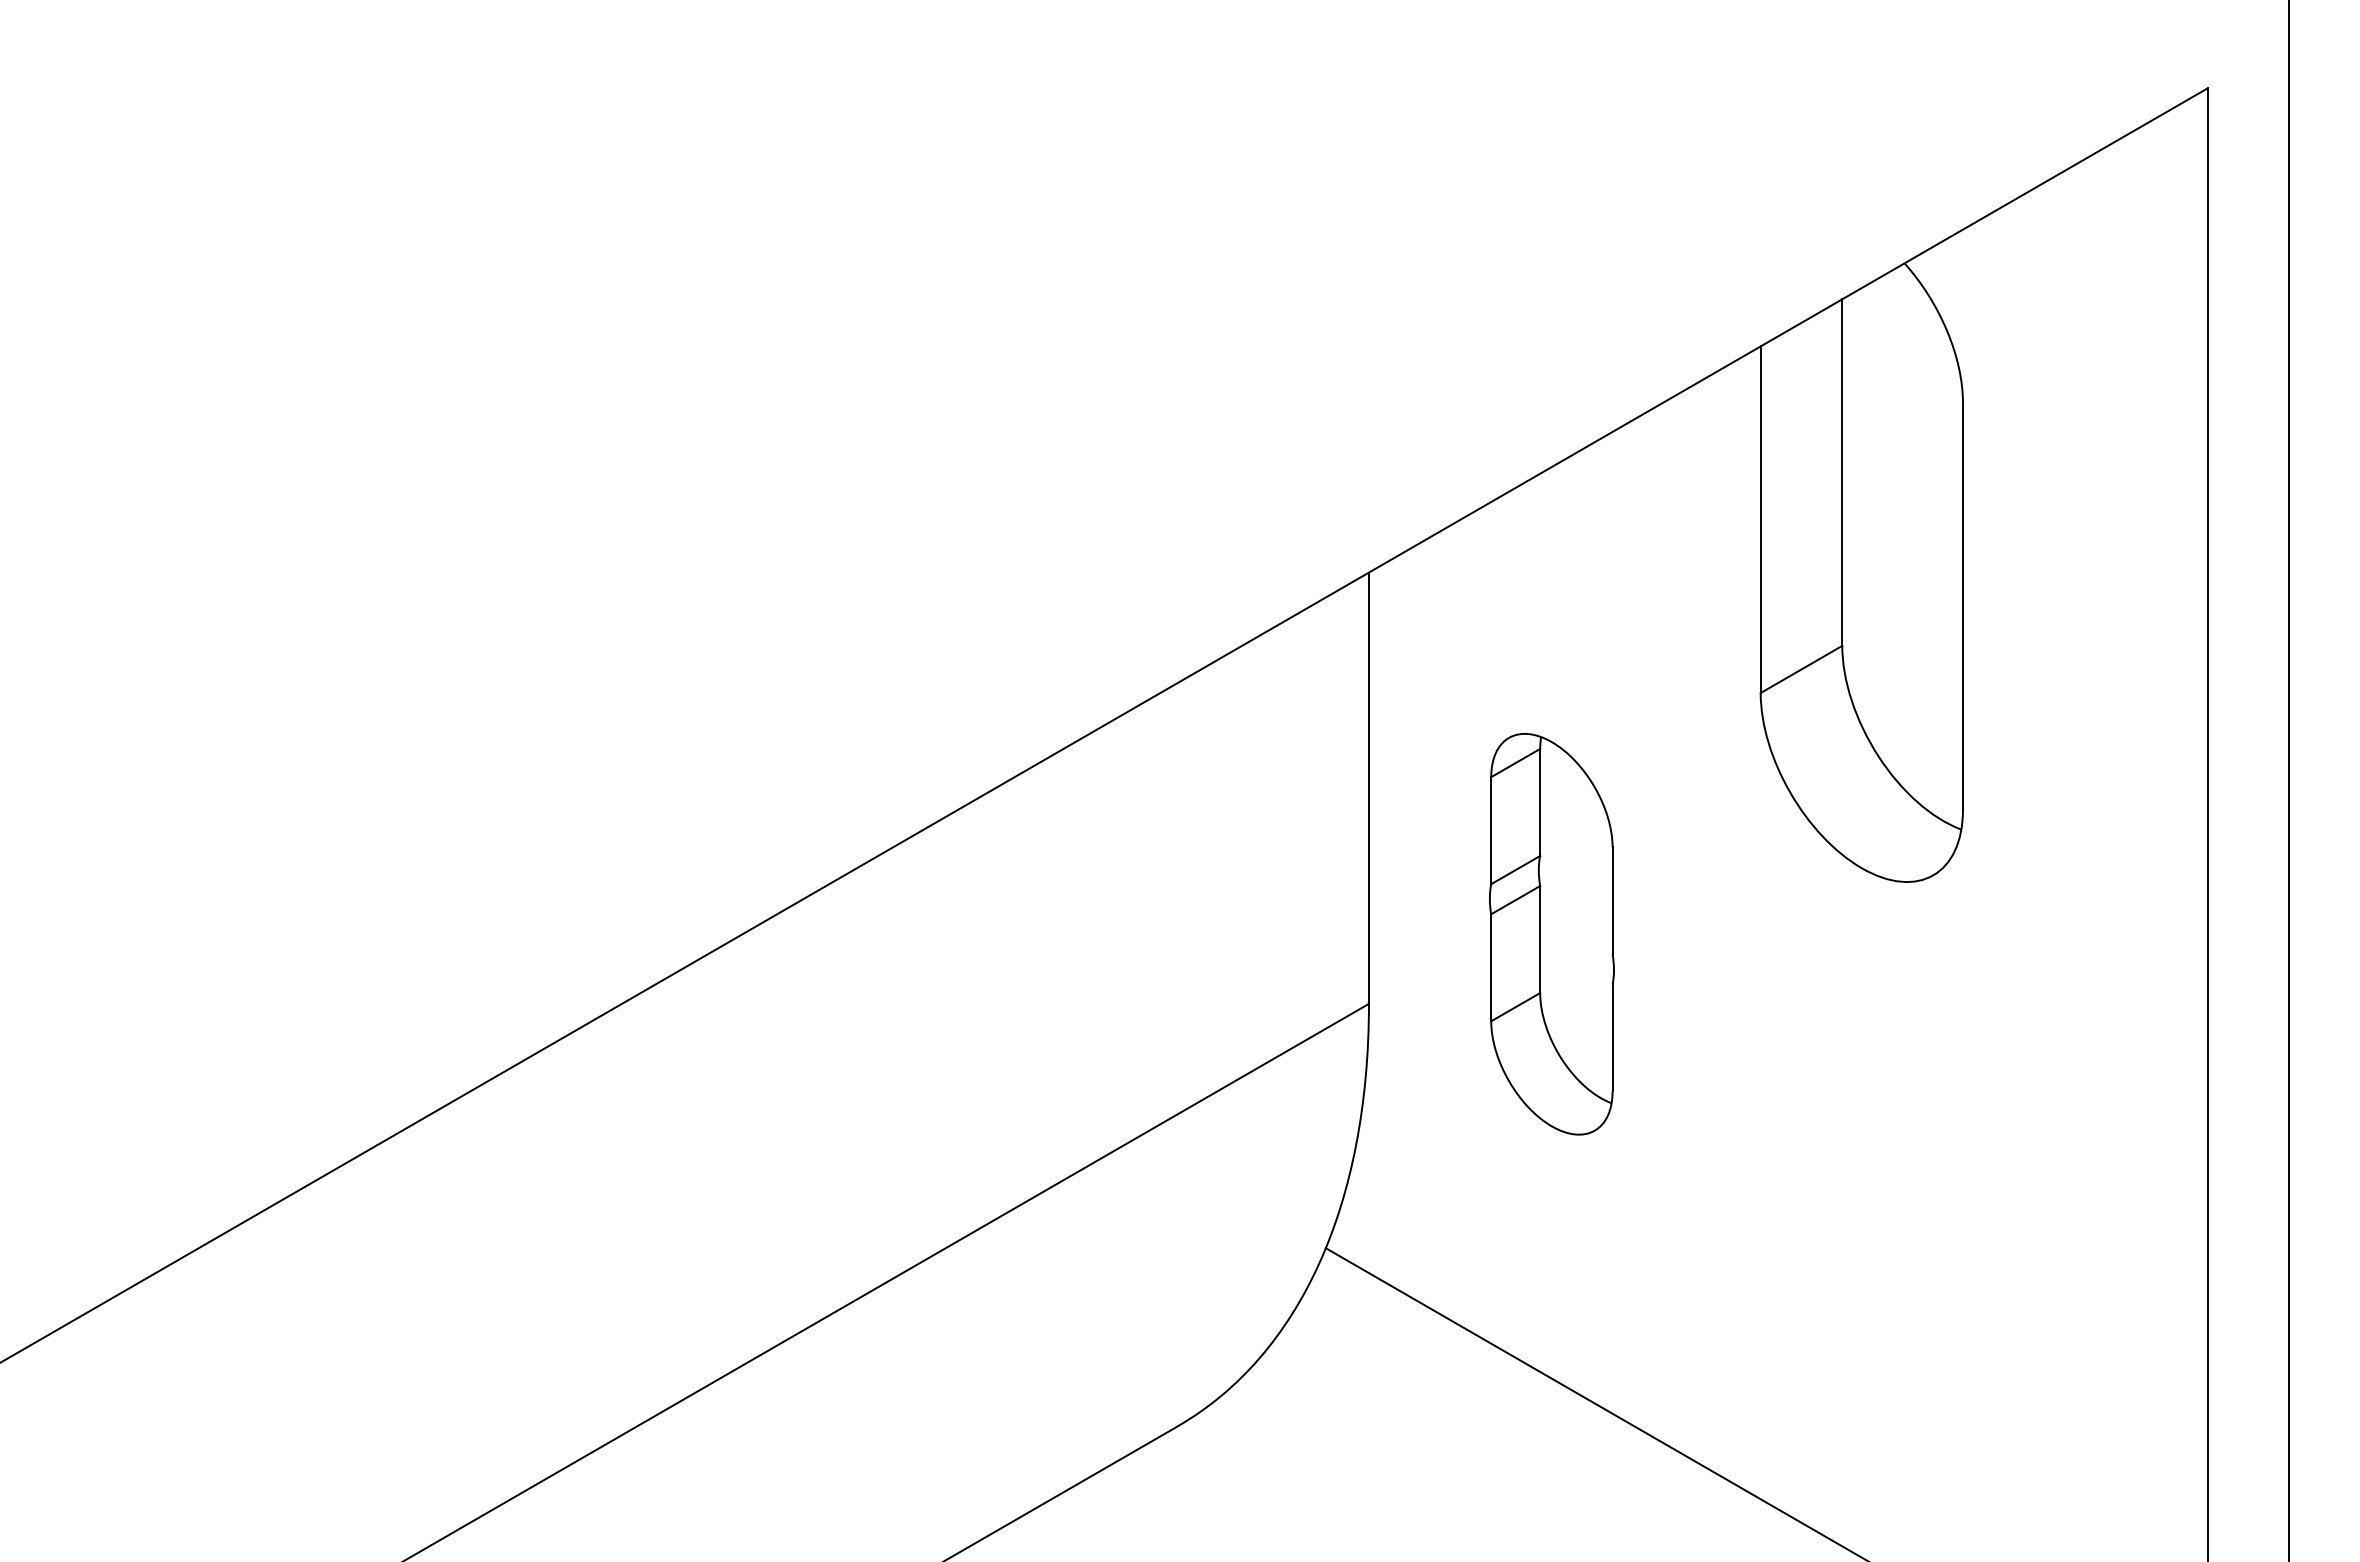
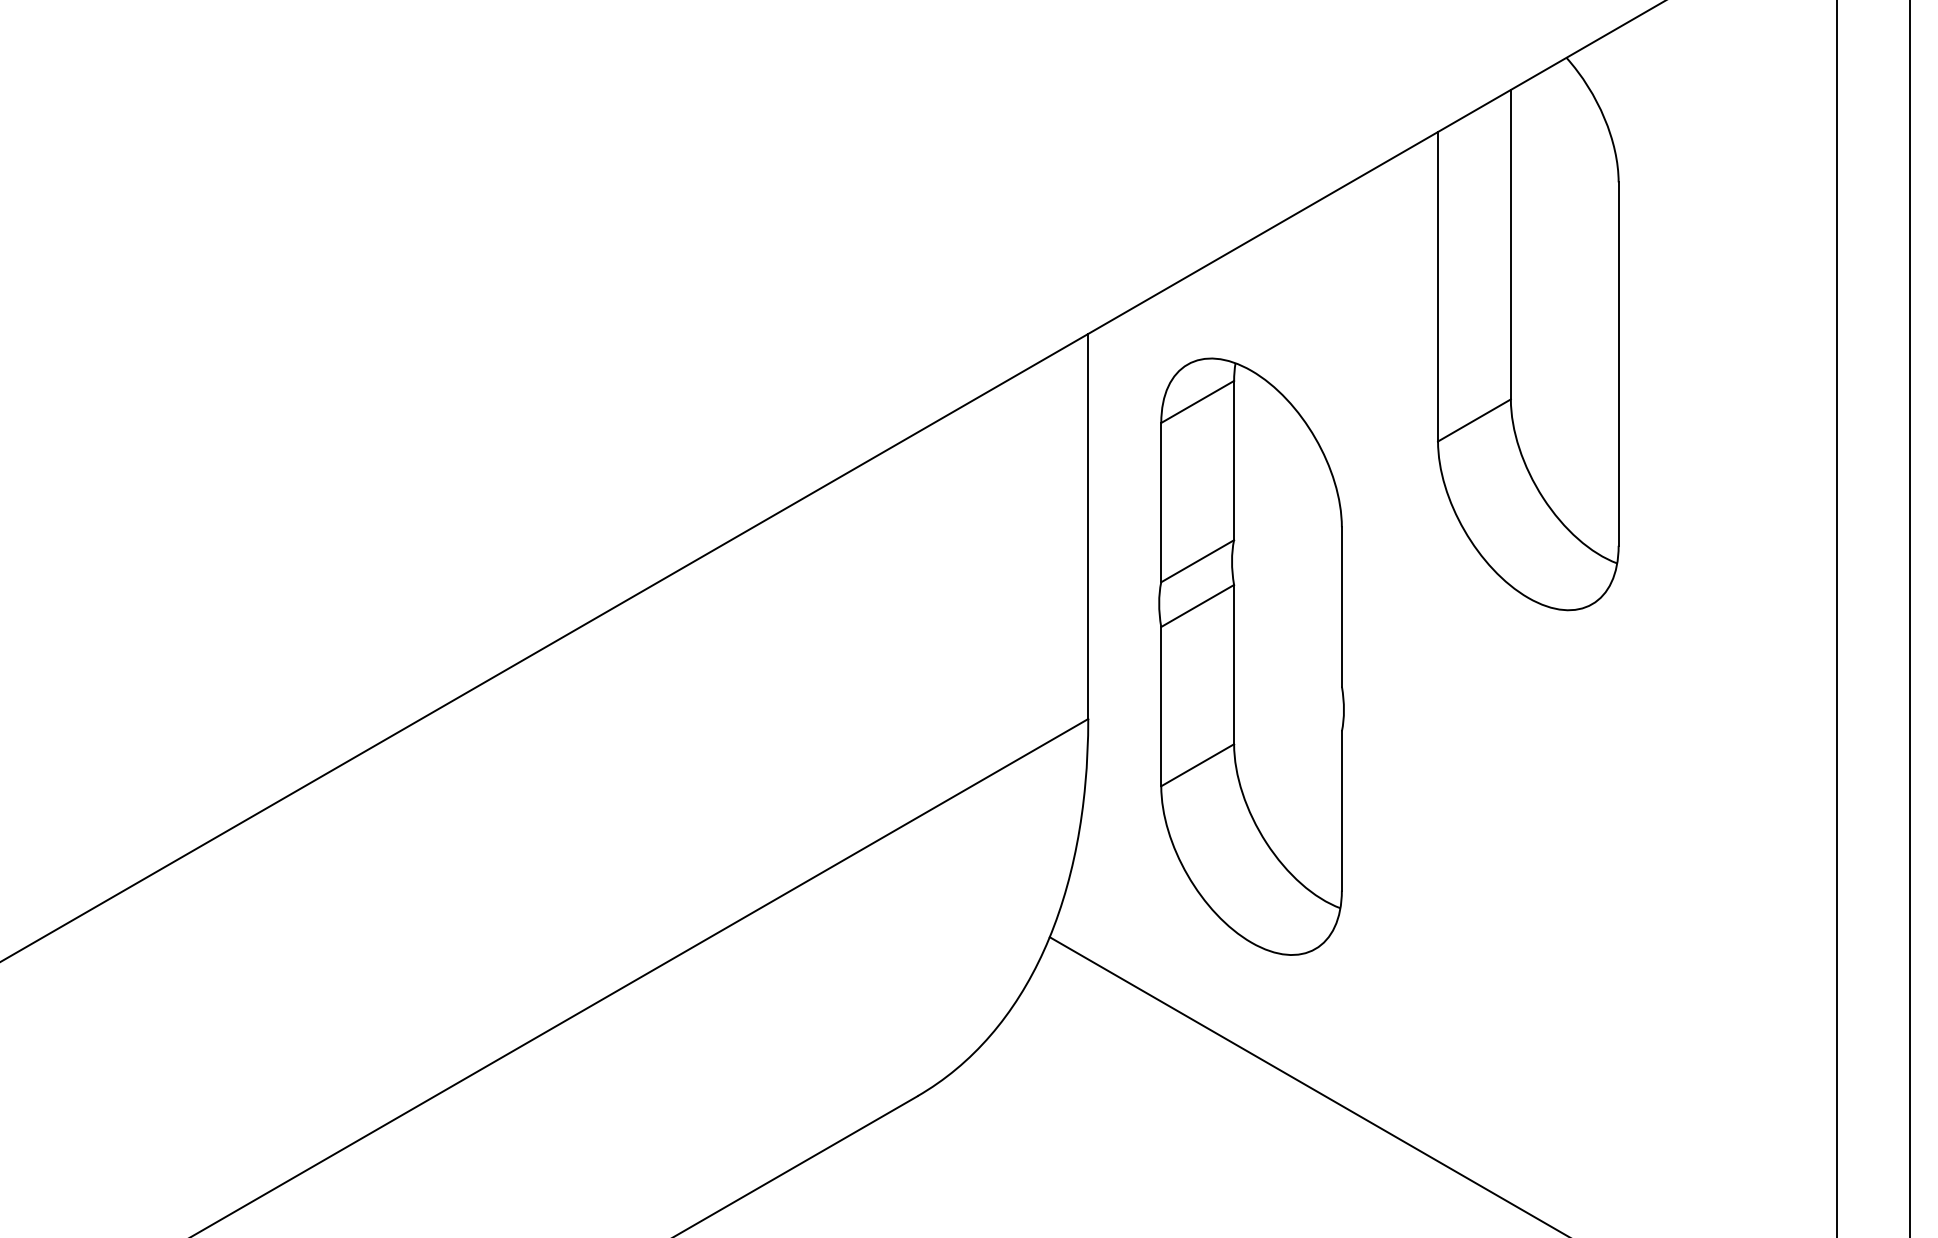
part: (1551, 934) -> (1251, 657), size x1.67

